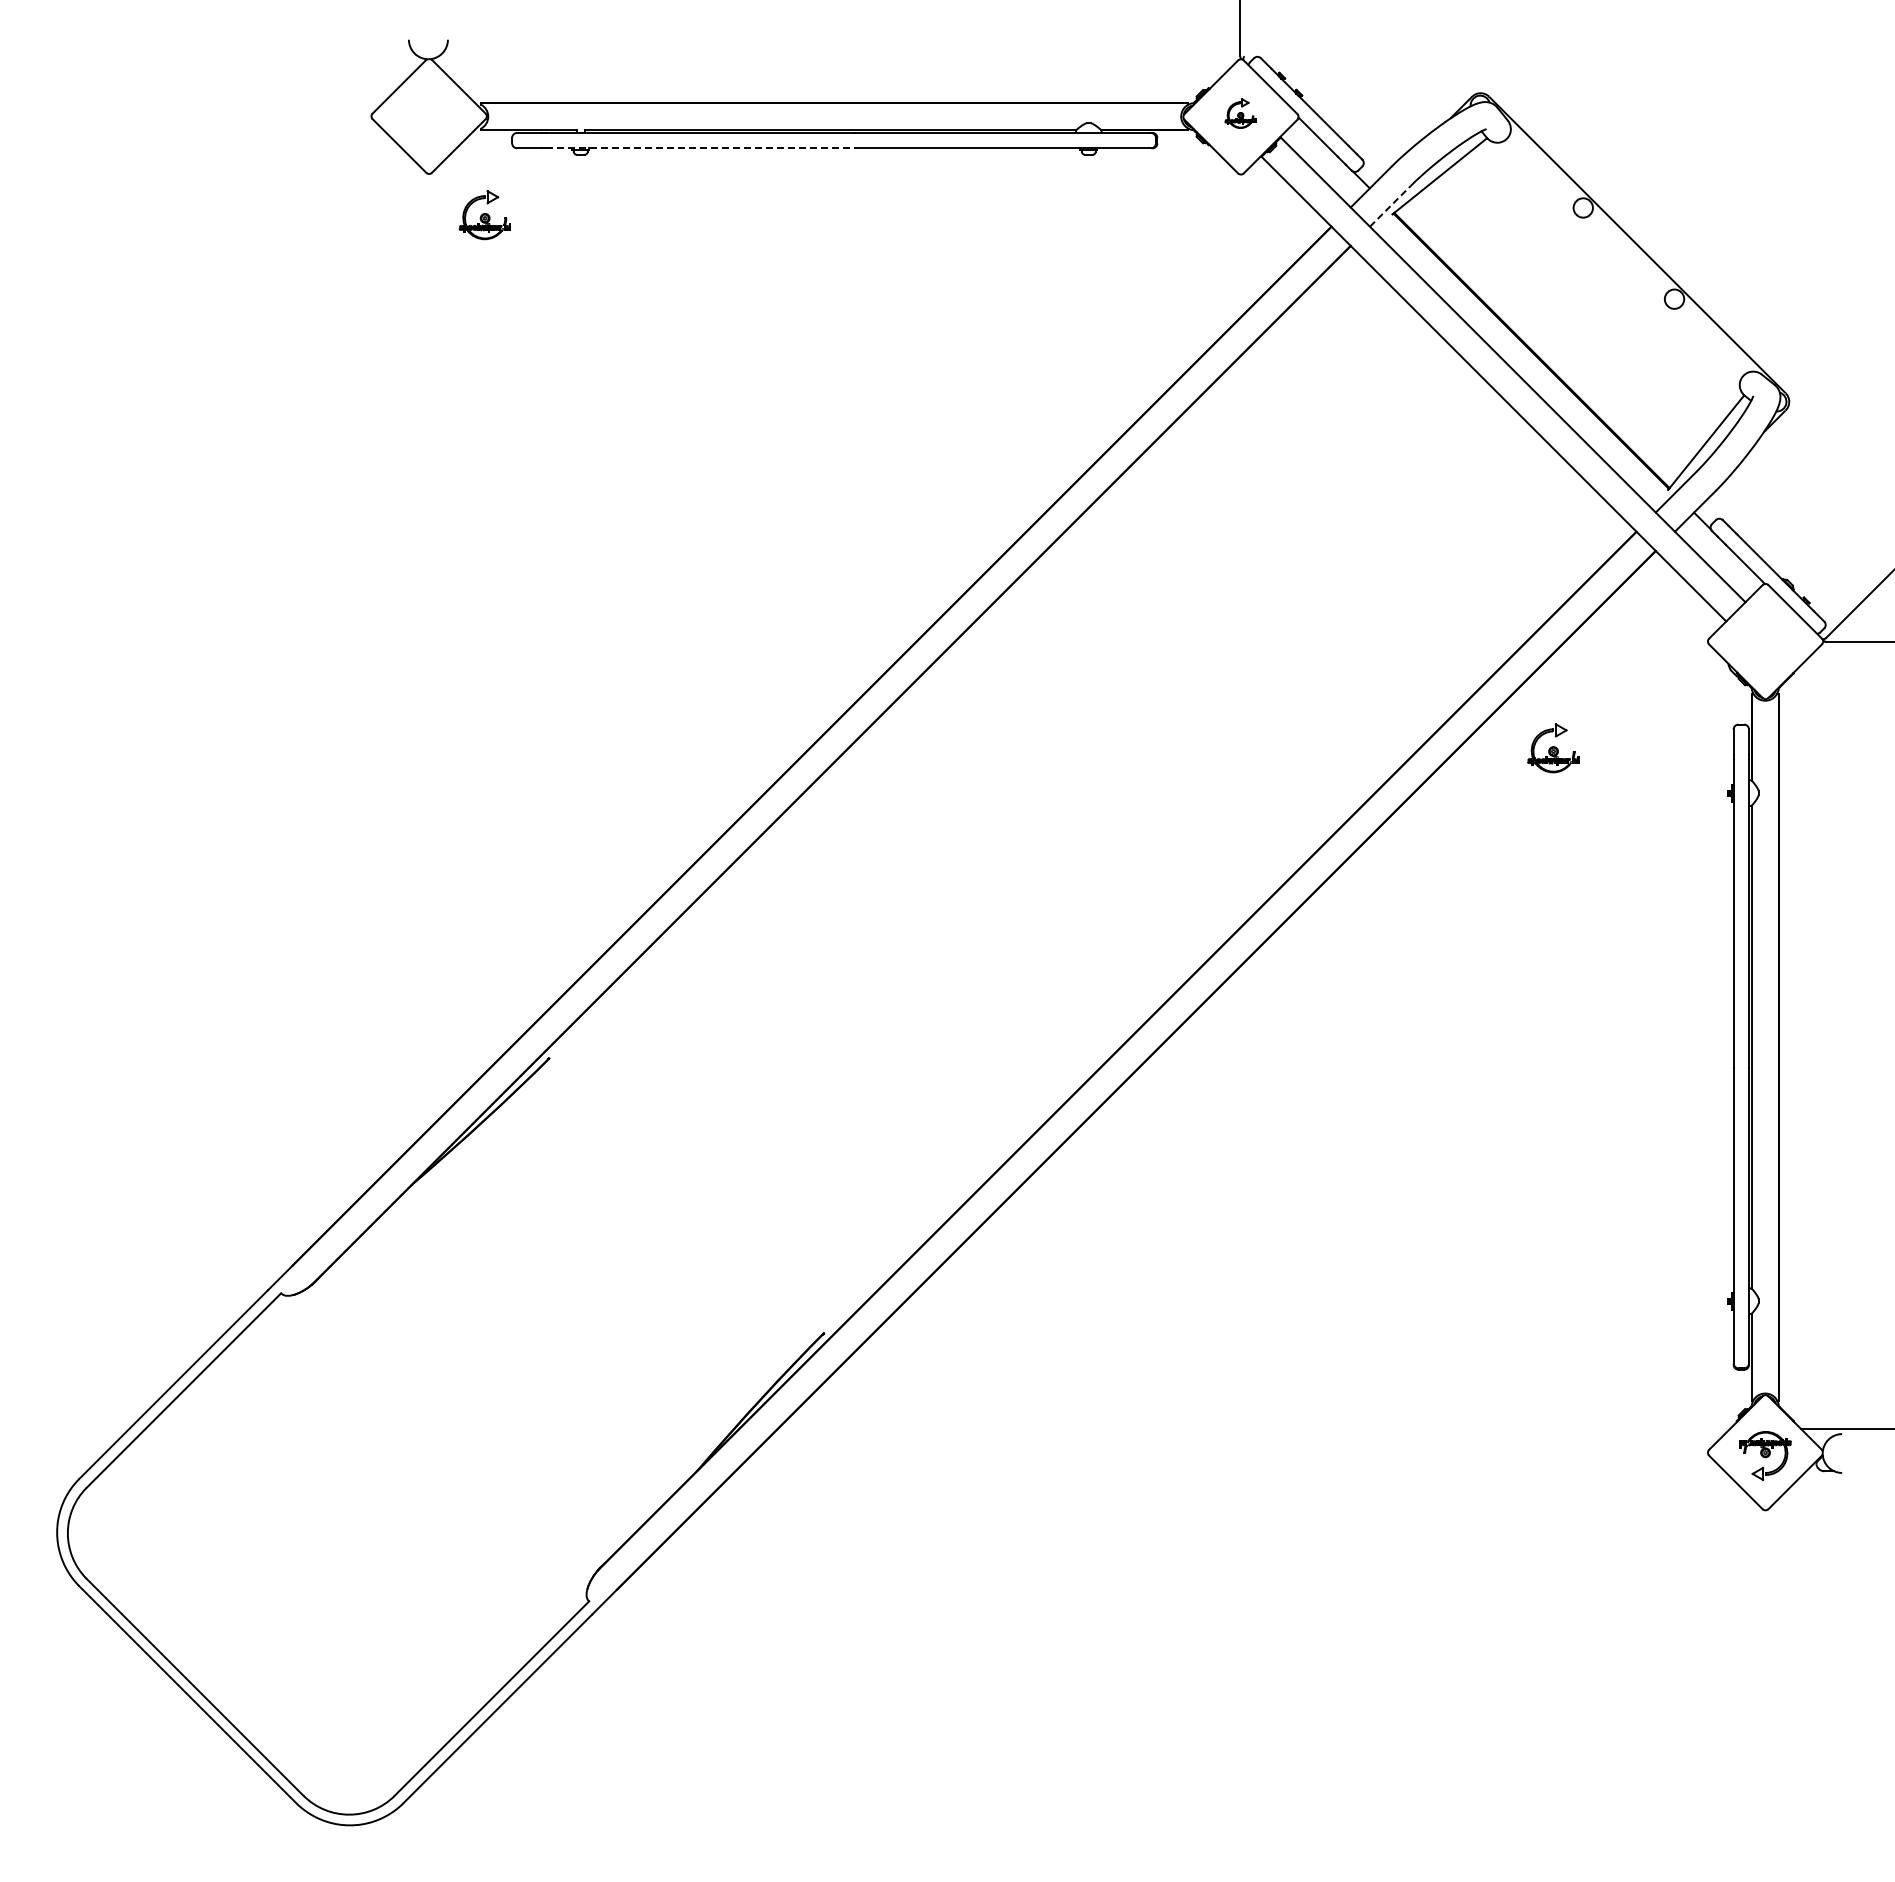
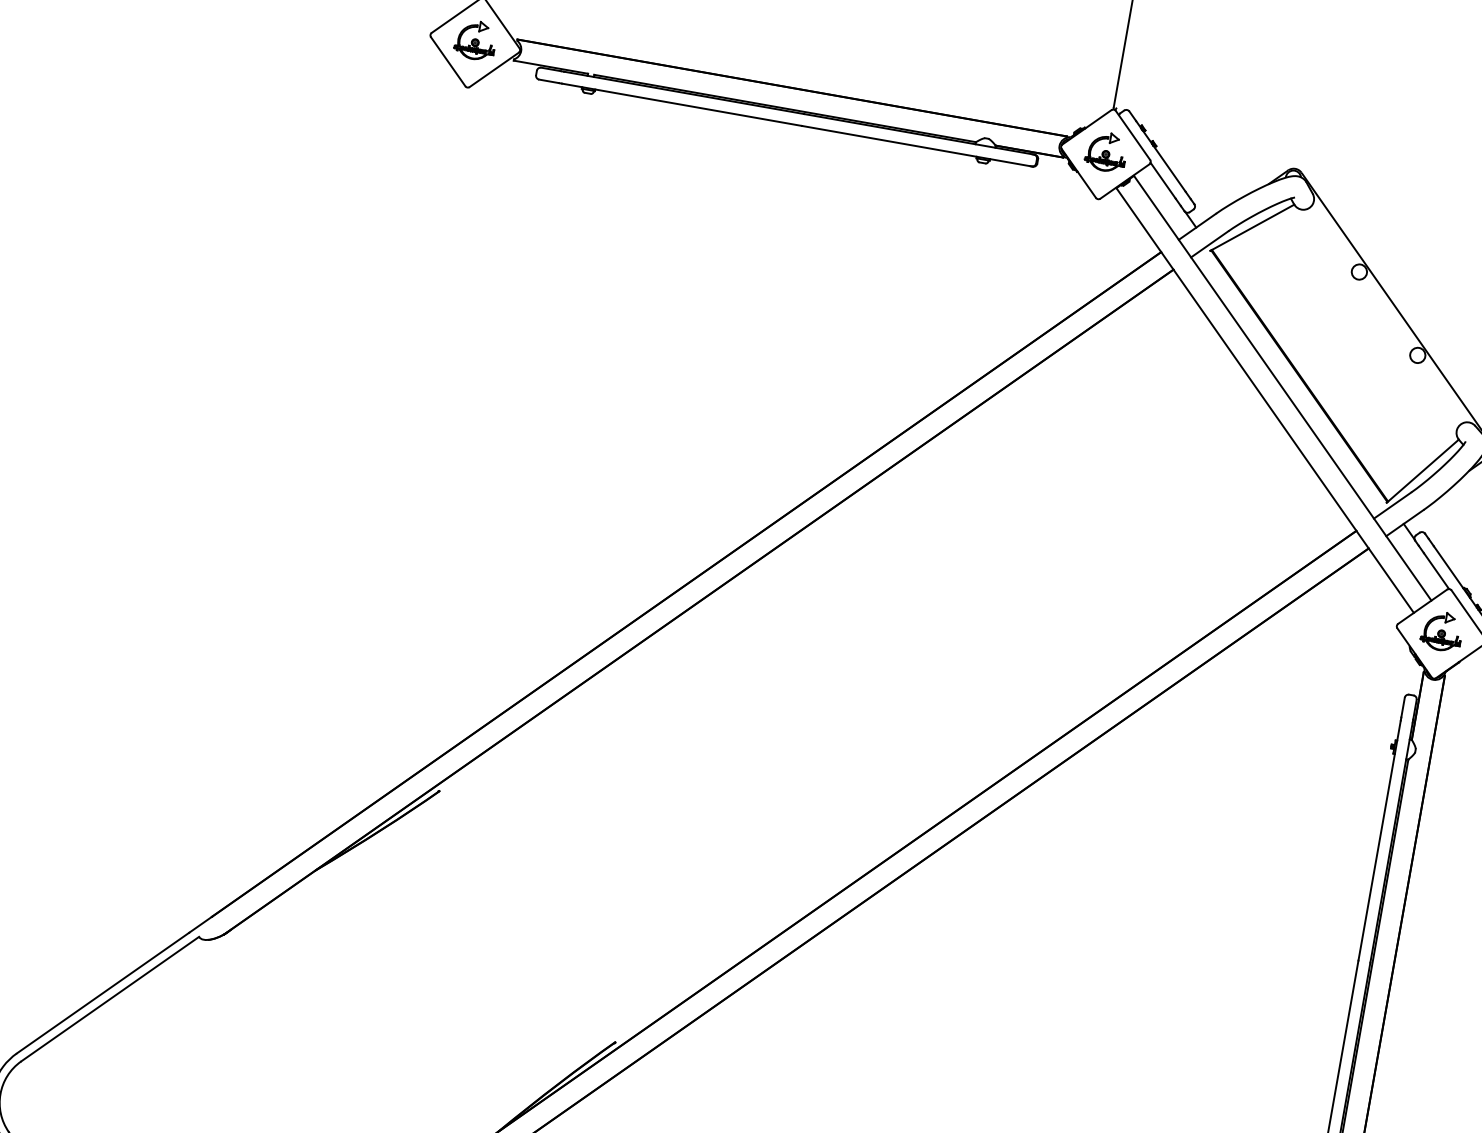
part: (1240, 113) -> (1106, 151), size x1.67
line: (700, 148) -> (681, 104), dashed -> solid
line: (1390, 206) -> (1209, 244), dashed -> solid
part: (484, 215) -> (475, 40), moved
part: (1553, 748) -> (1441, 631), moved

